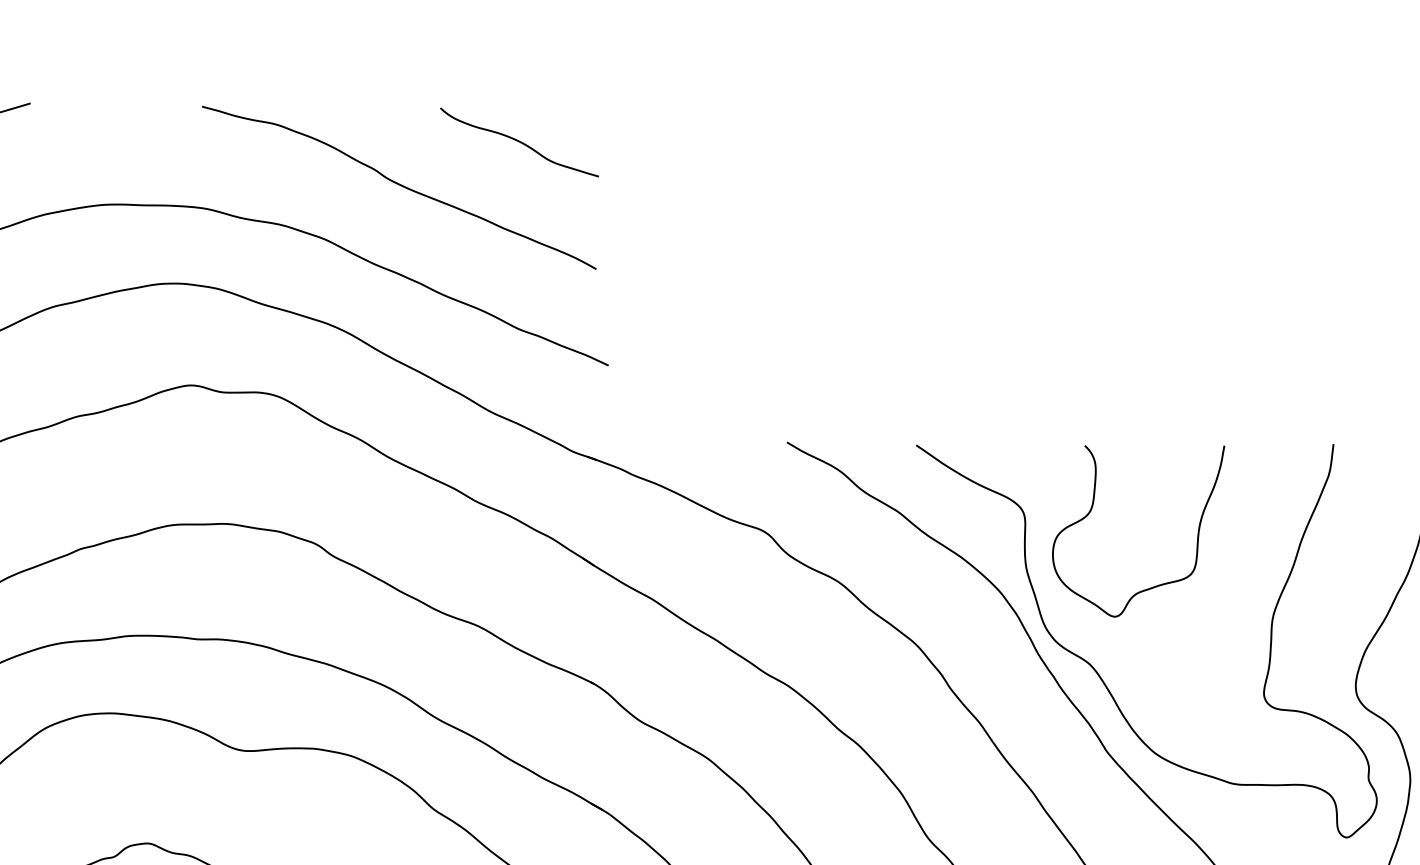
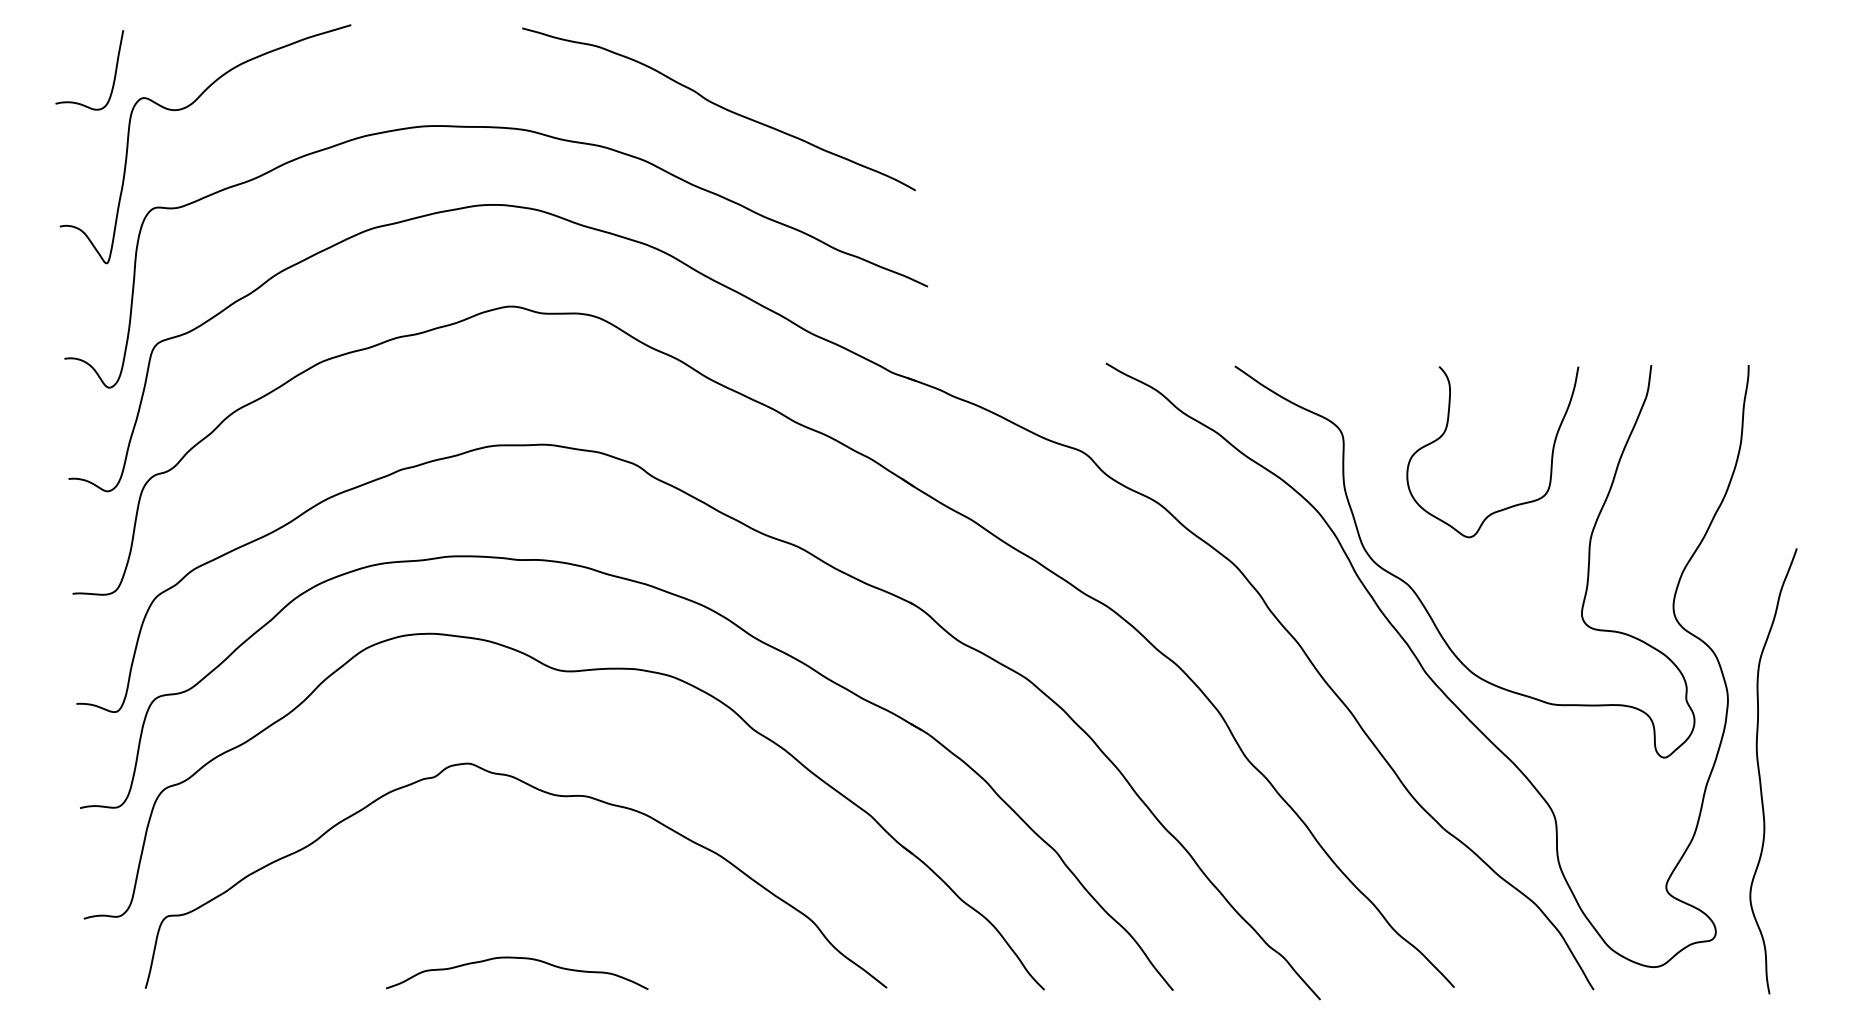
curve: (519, 141) -> (838, 63), removed
curve: (1092, 509) -> (1446, 430), moved

